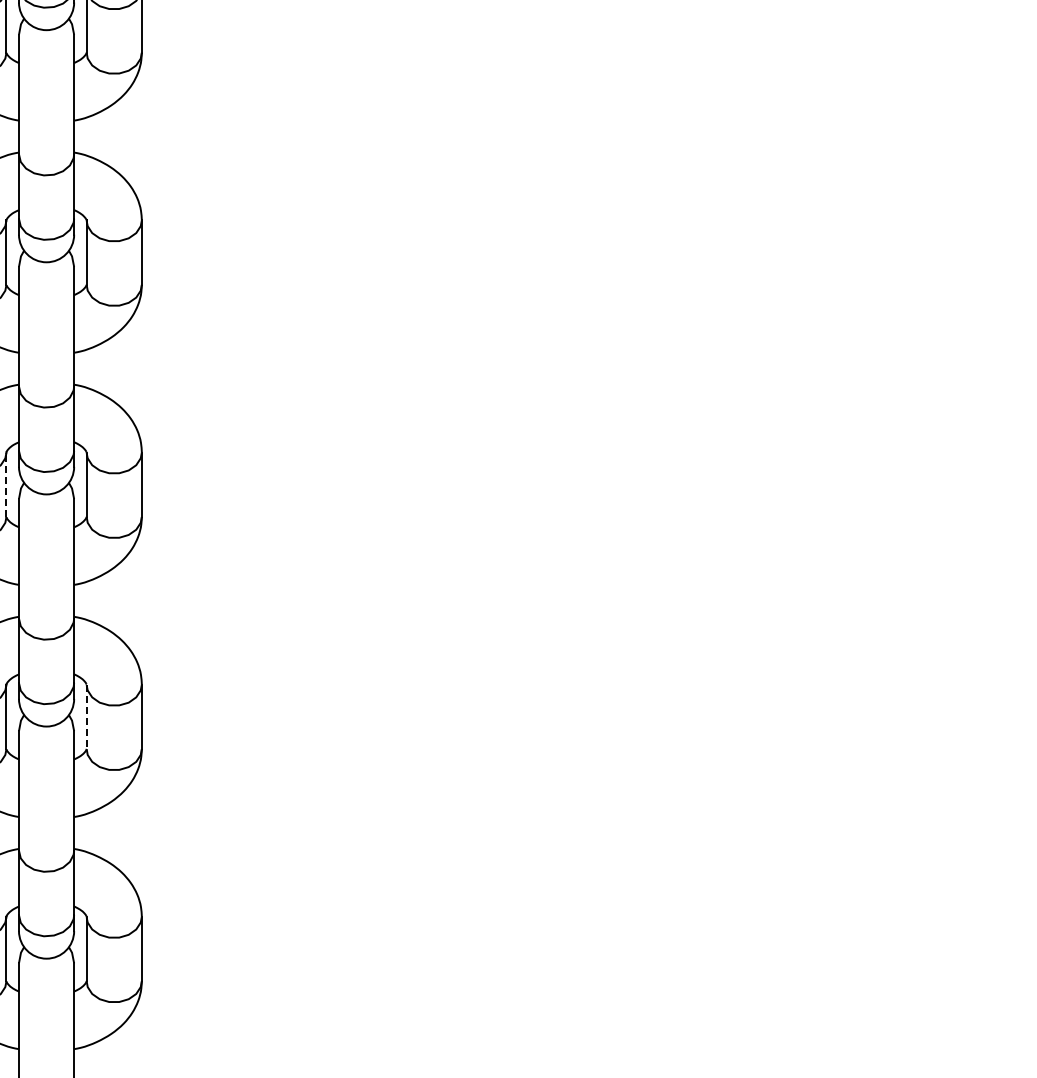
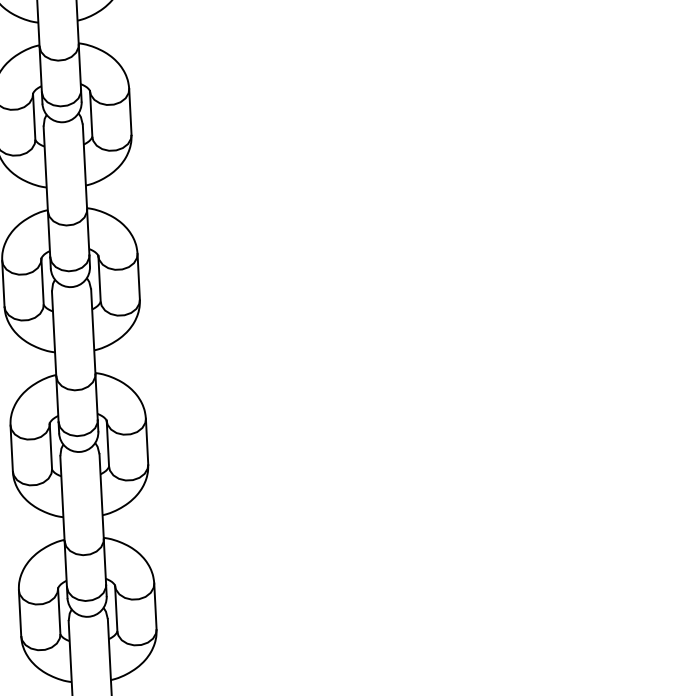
line: (6, 484) -> (42, 281), dashed -> solid
line: (86, 717) -> (107, 444), dashed -> solid

